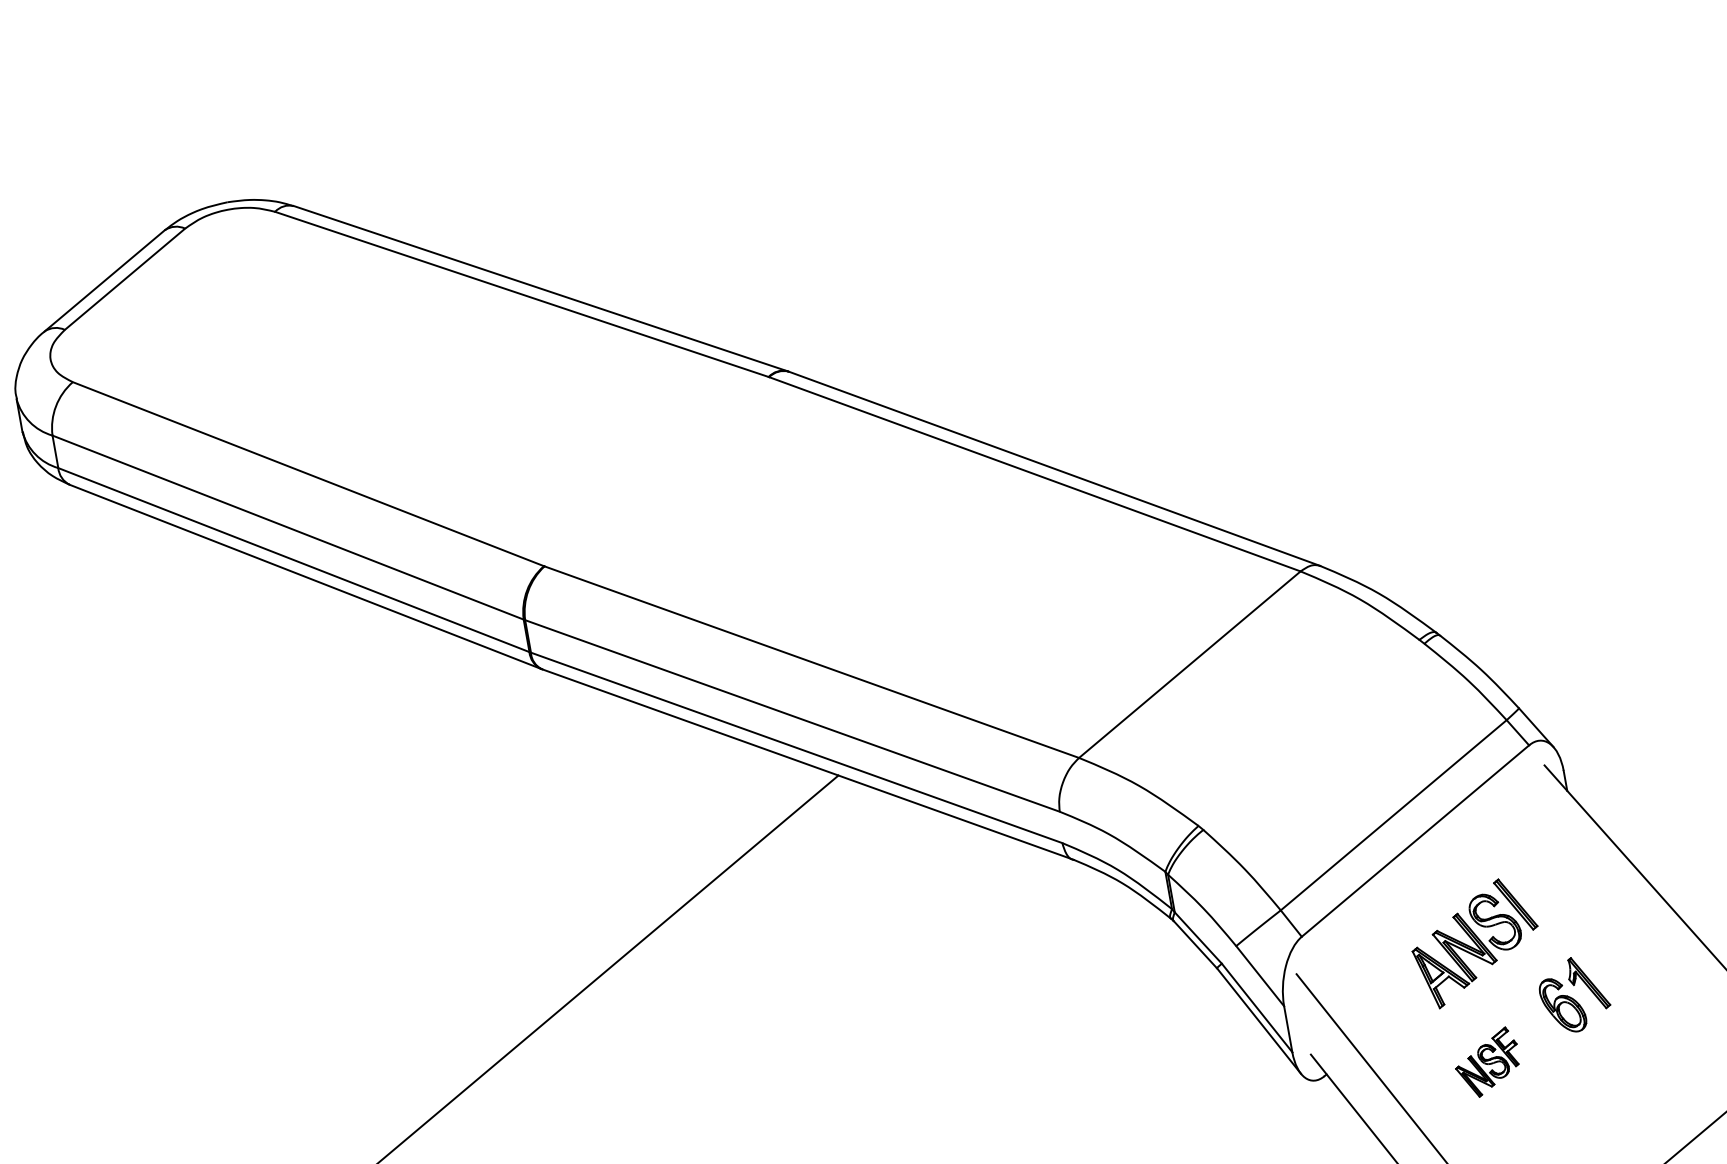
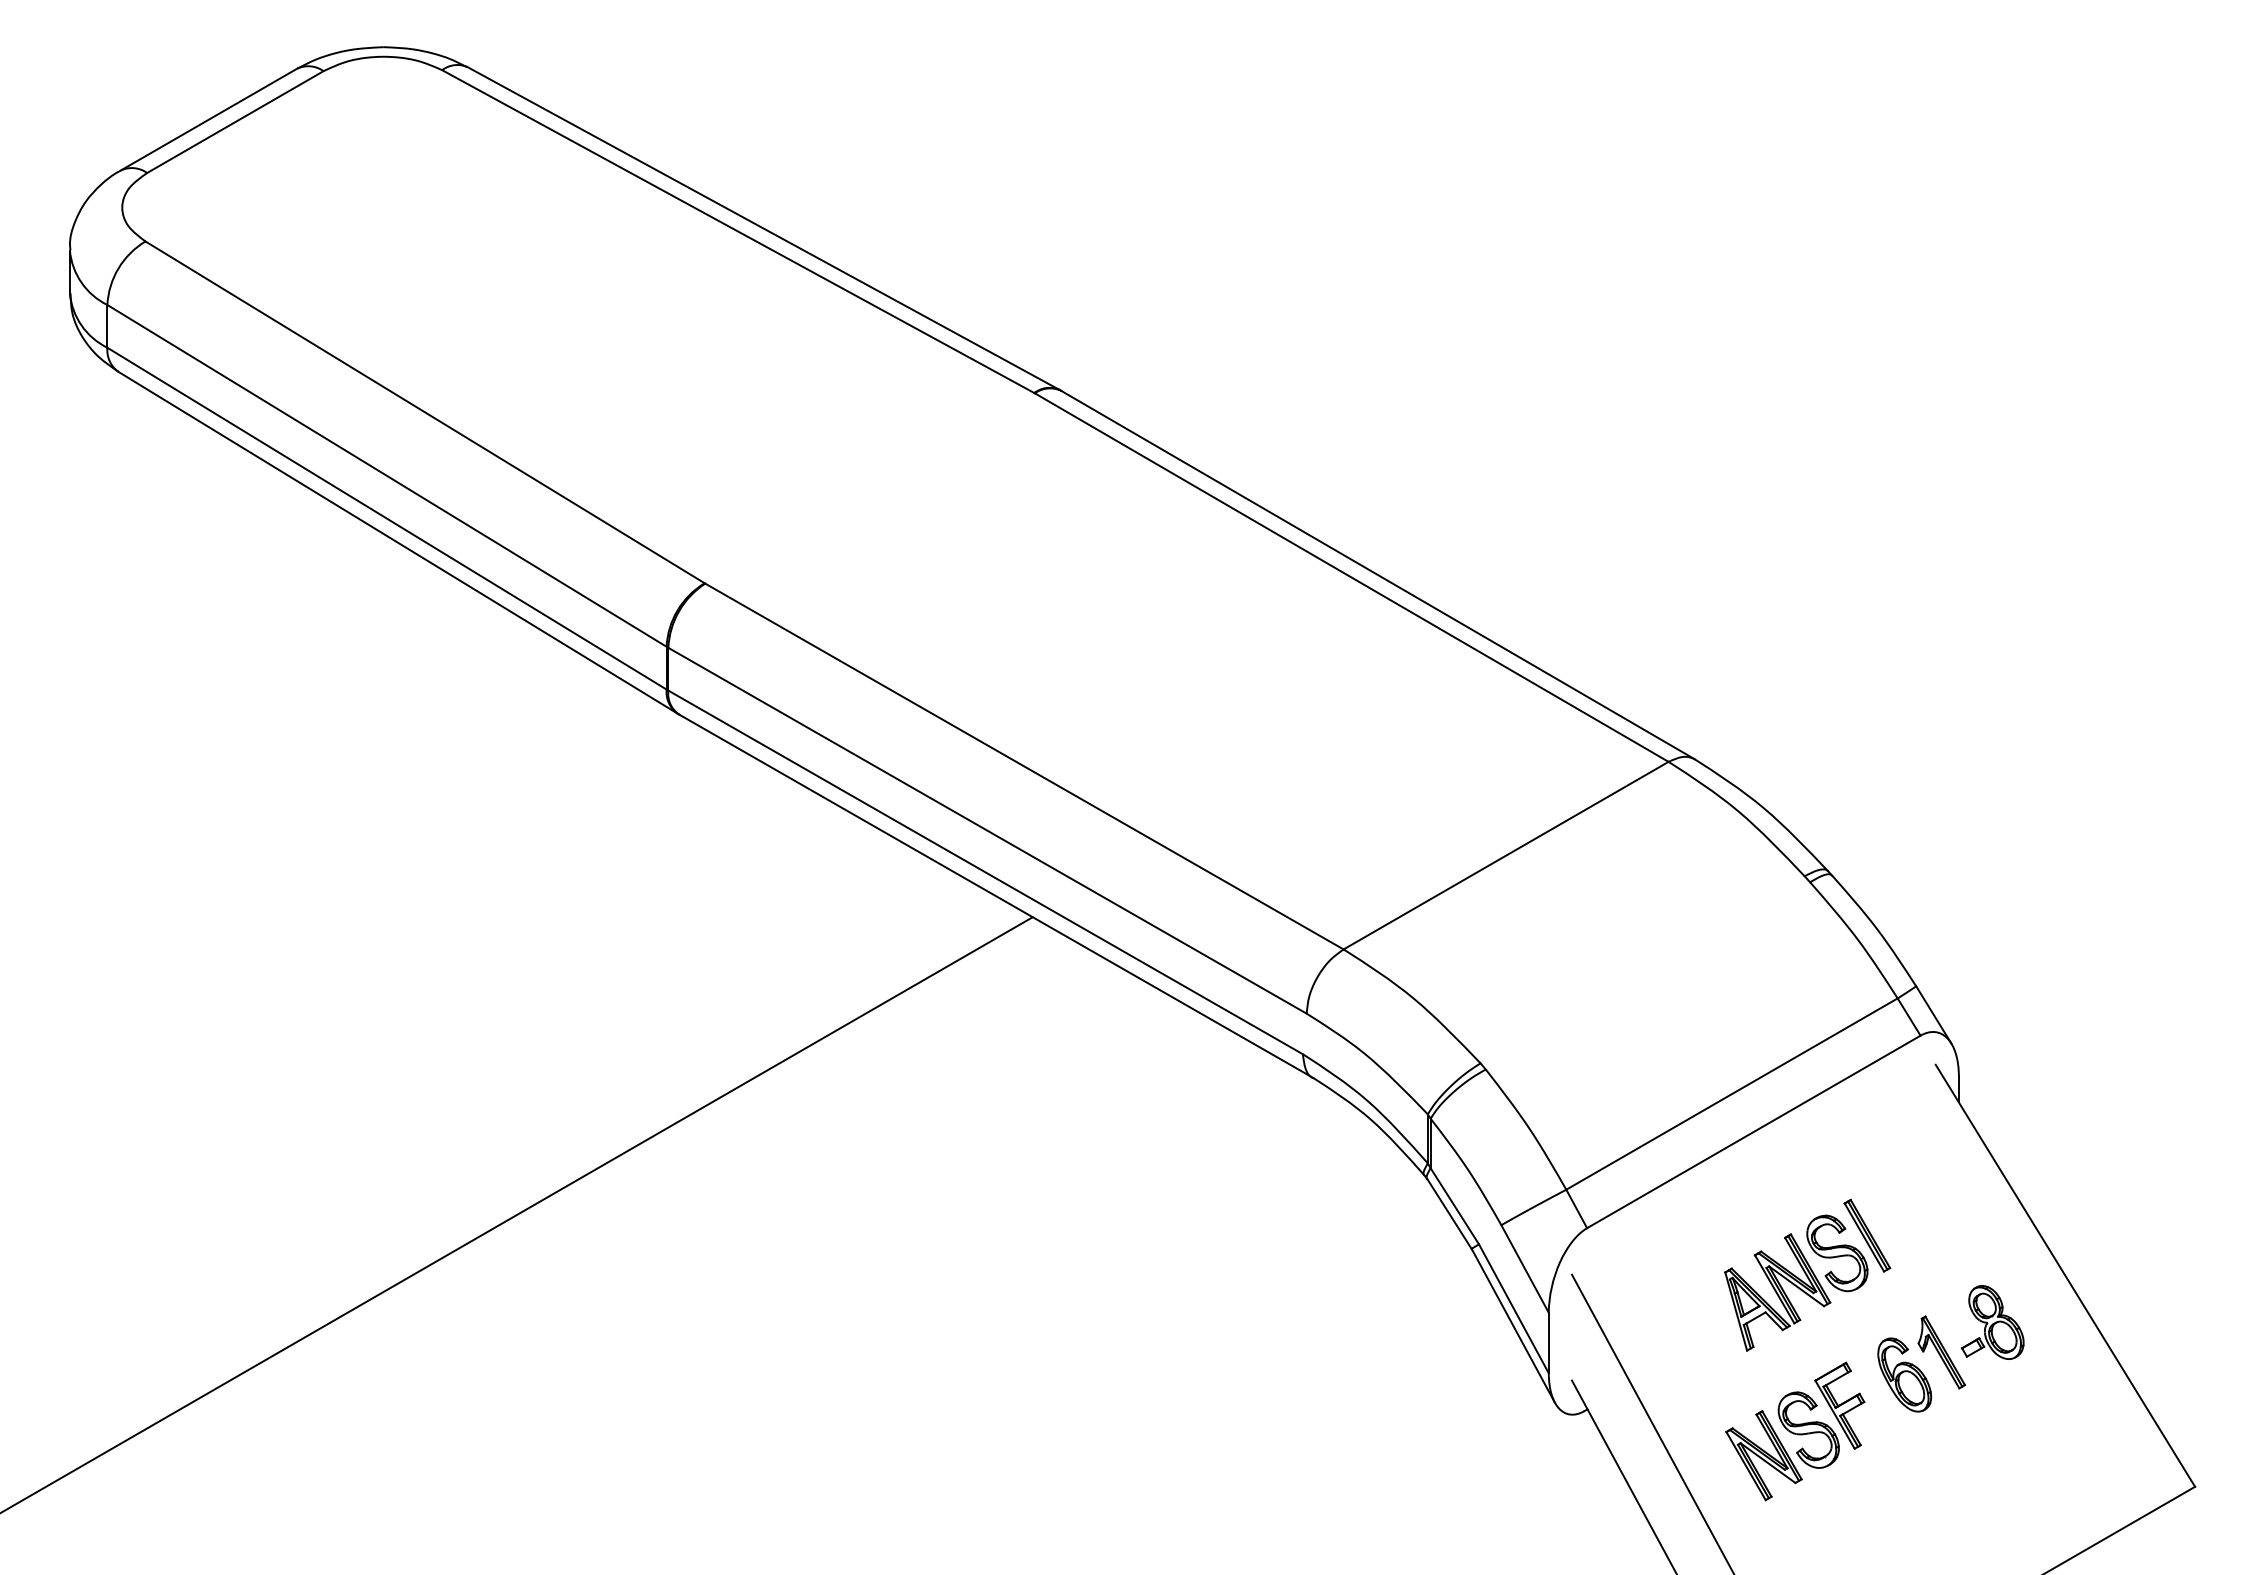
part: (1622, 953) -> (1992, 1322), added
part: (1487, 1063) -> (1795, 1431), size x1.67

